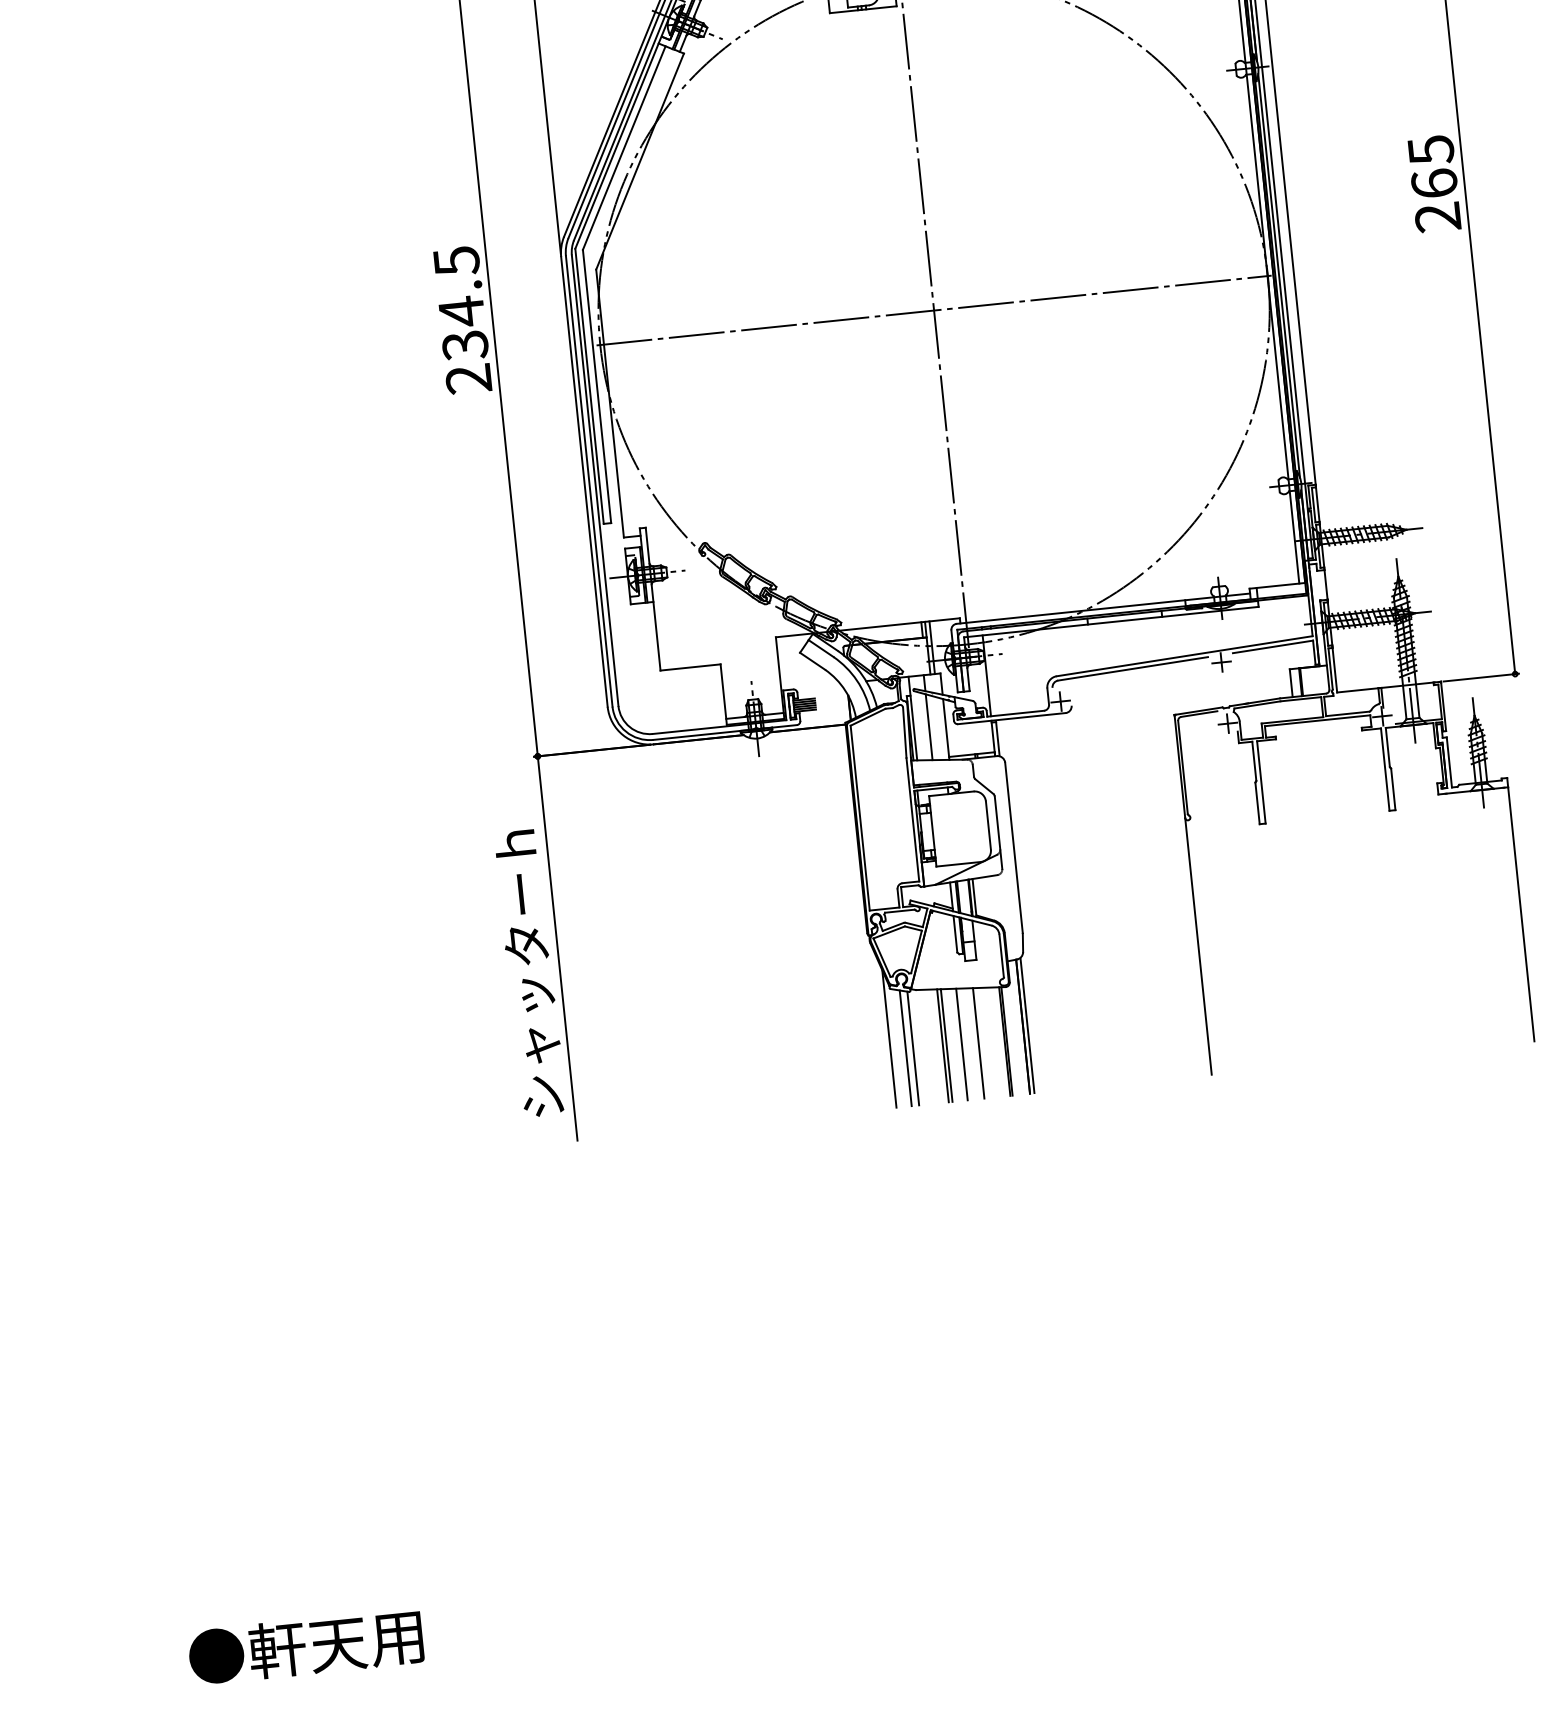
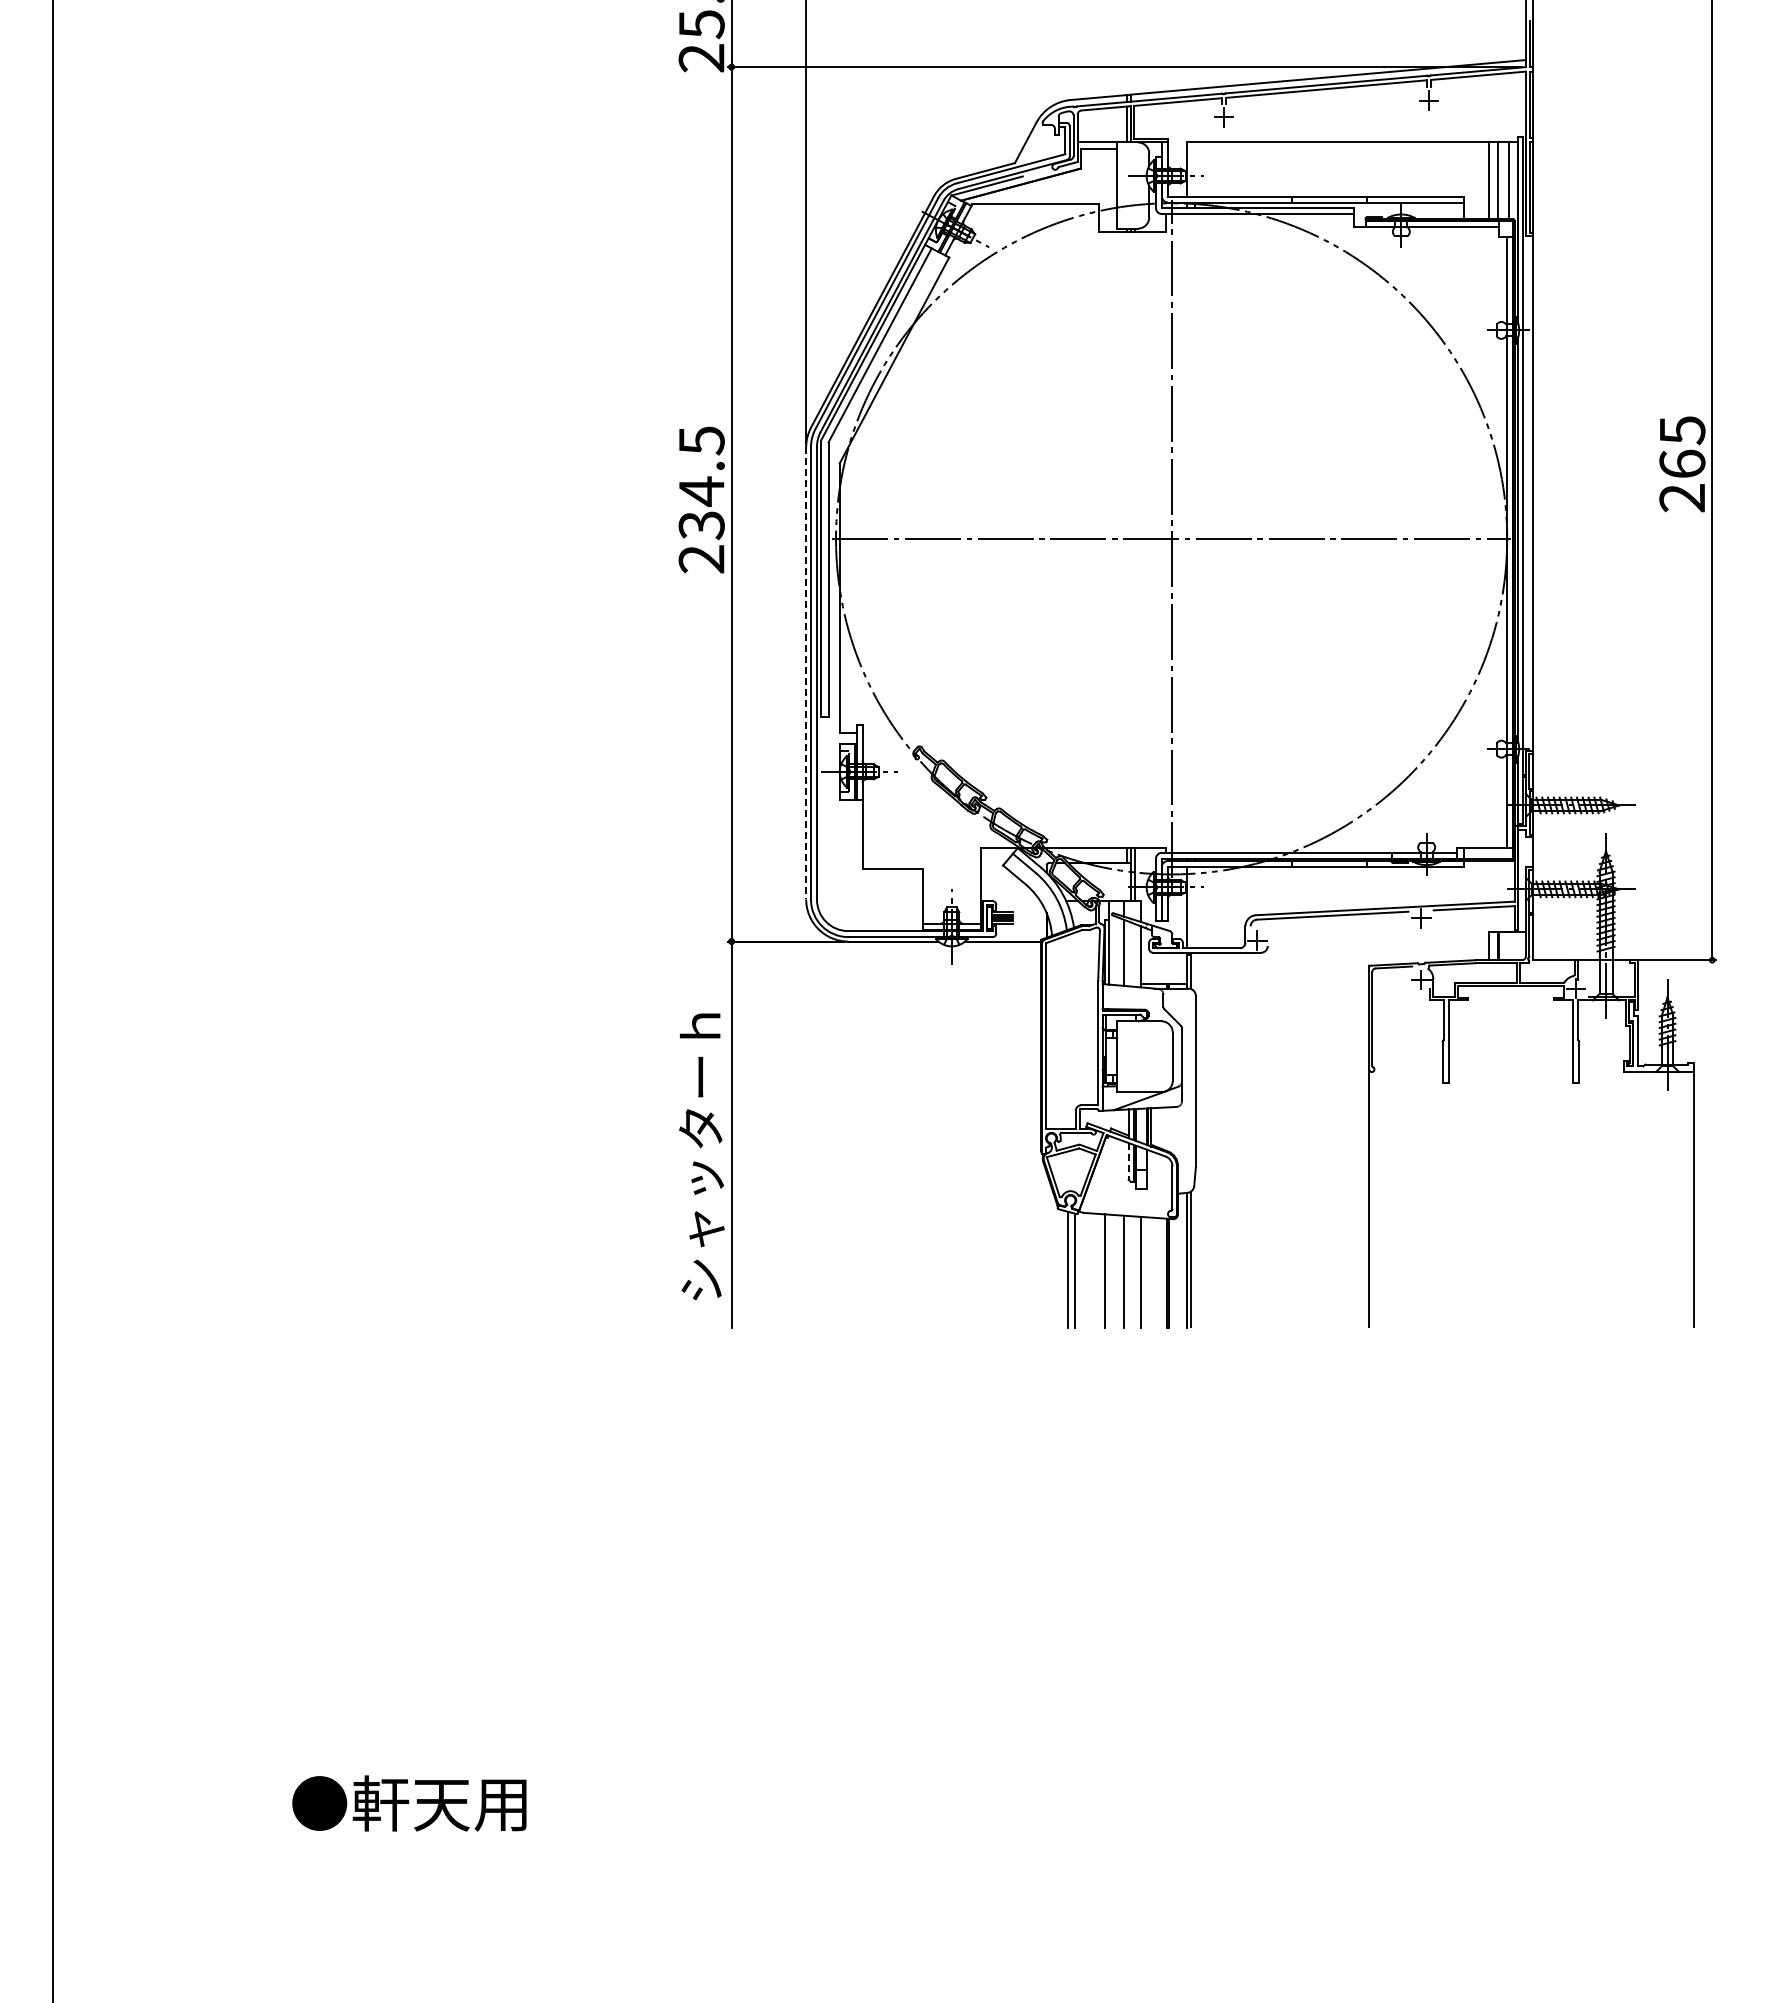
line: (584, 482) -> (806, 673), solid -> dashed
line: (955, 934) -> (1128, 1161), solid -> dashed
line: (889, 1038) -> (1052, 1258), removed
line: (946, 1044) -> (1108, 1270), removed

